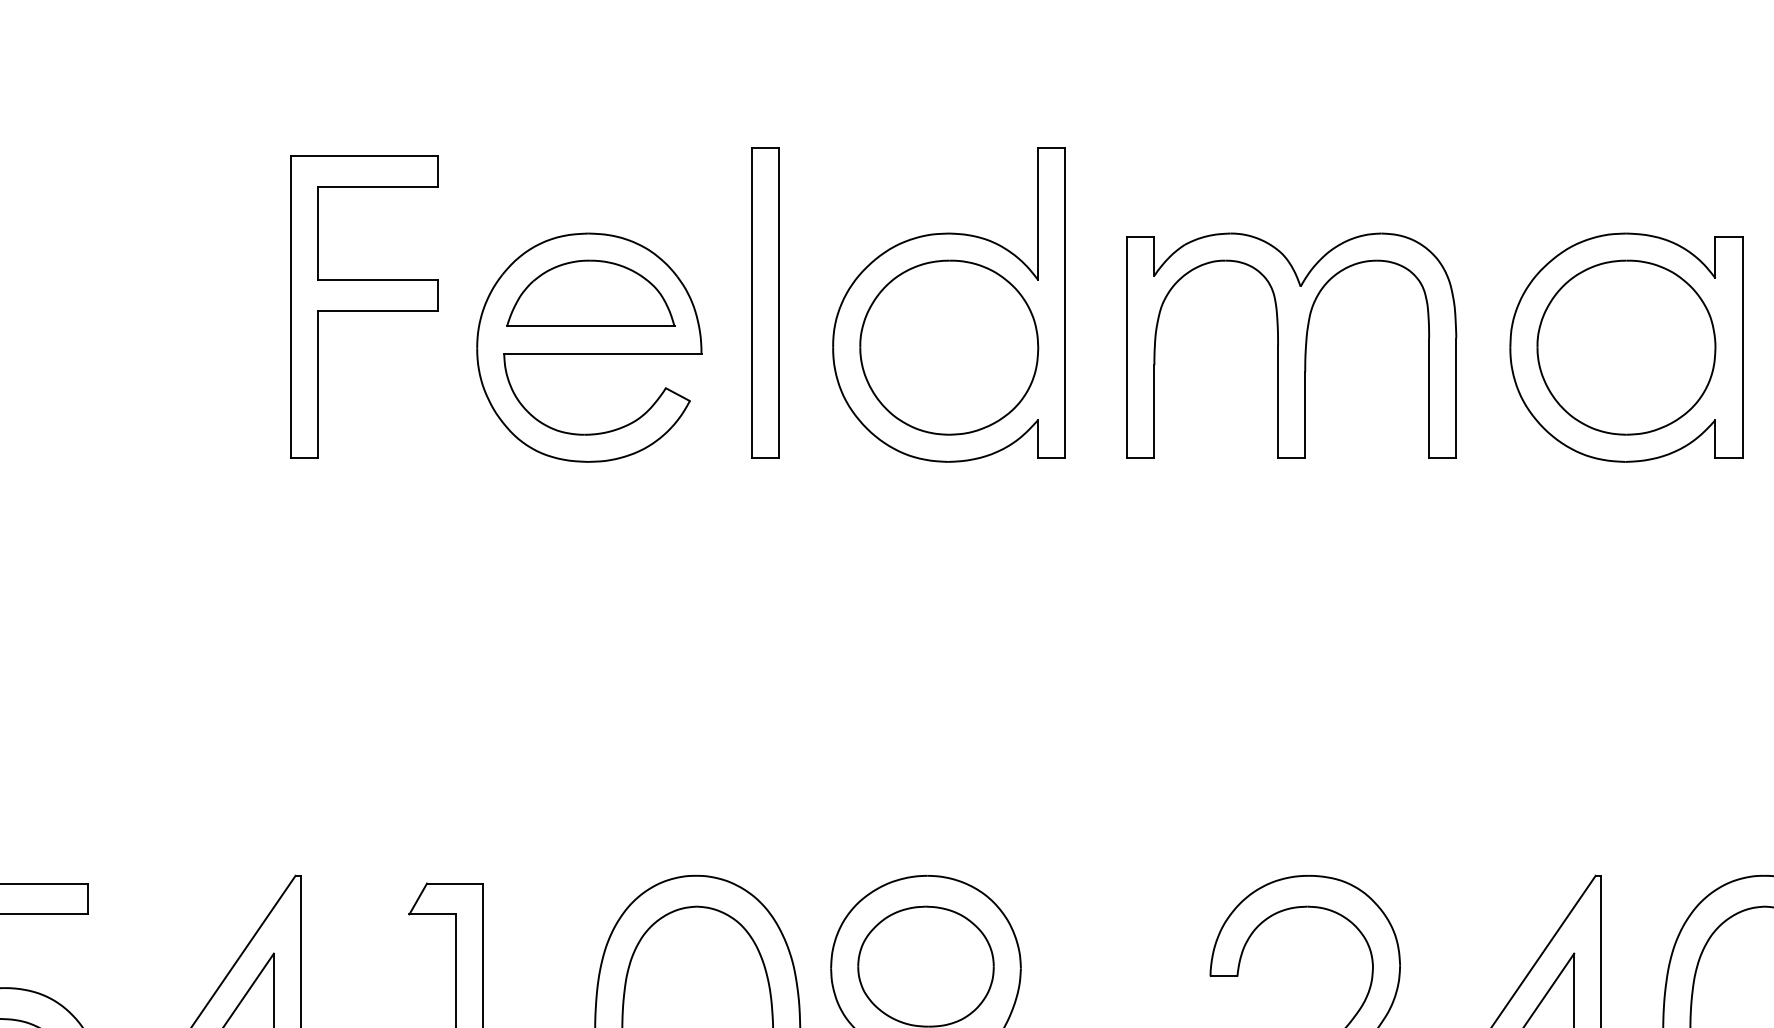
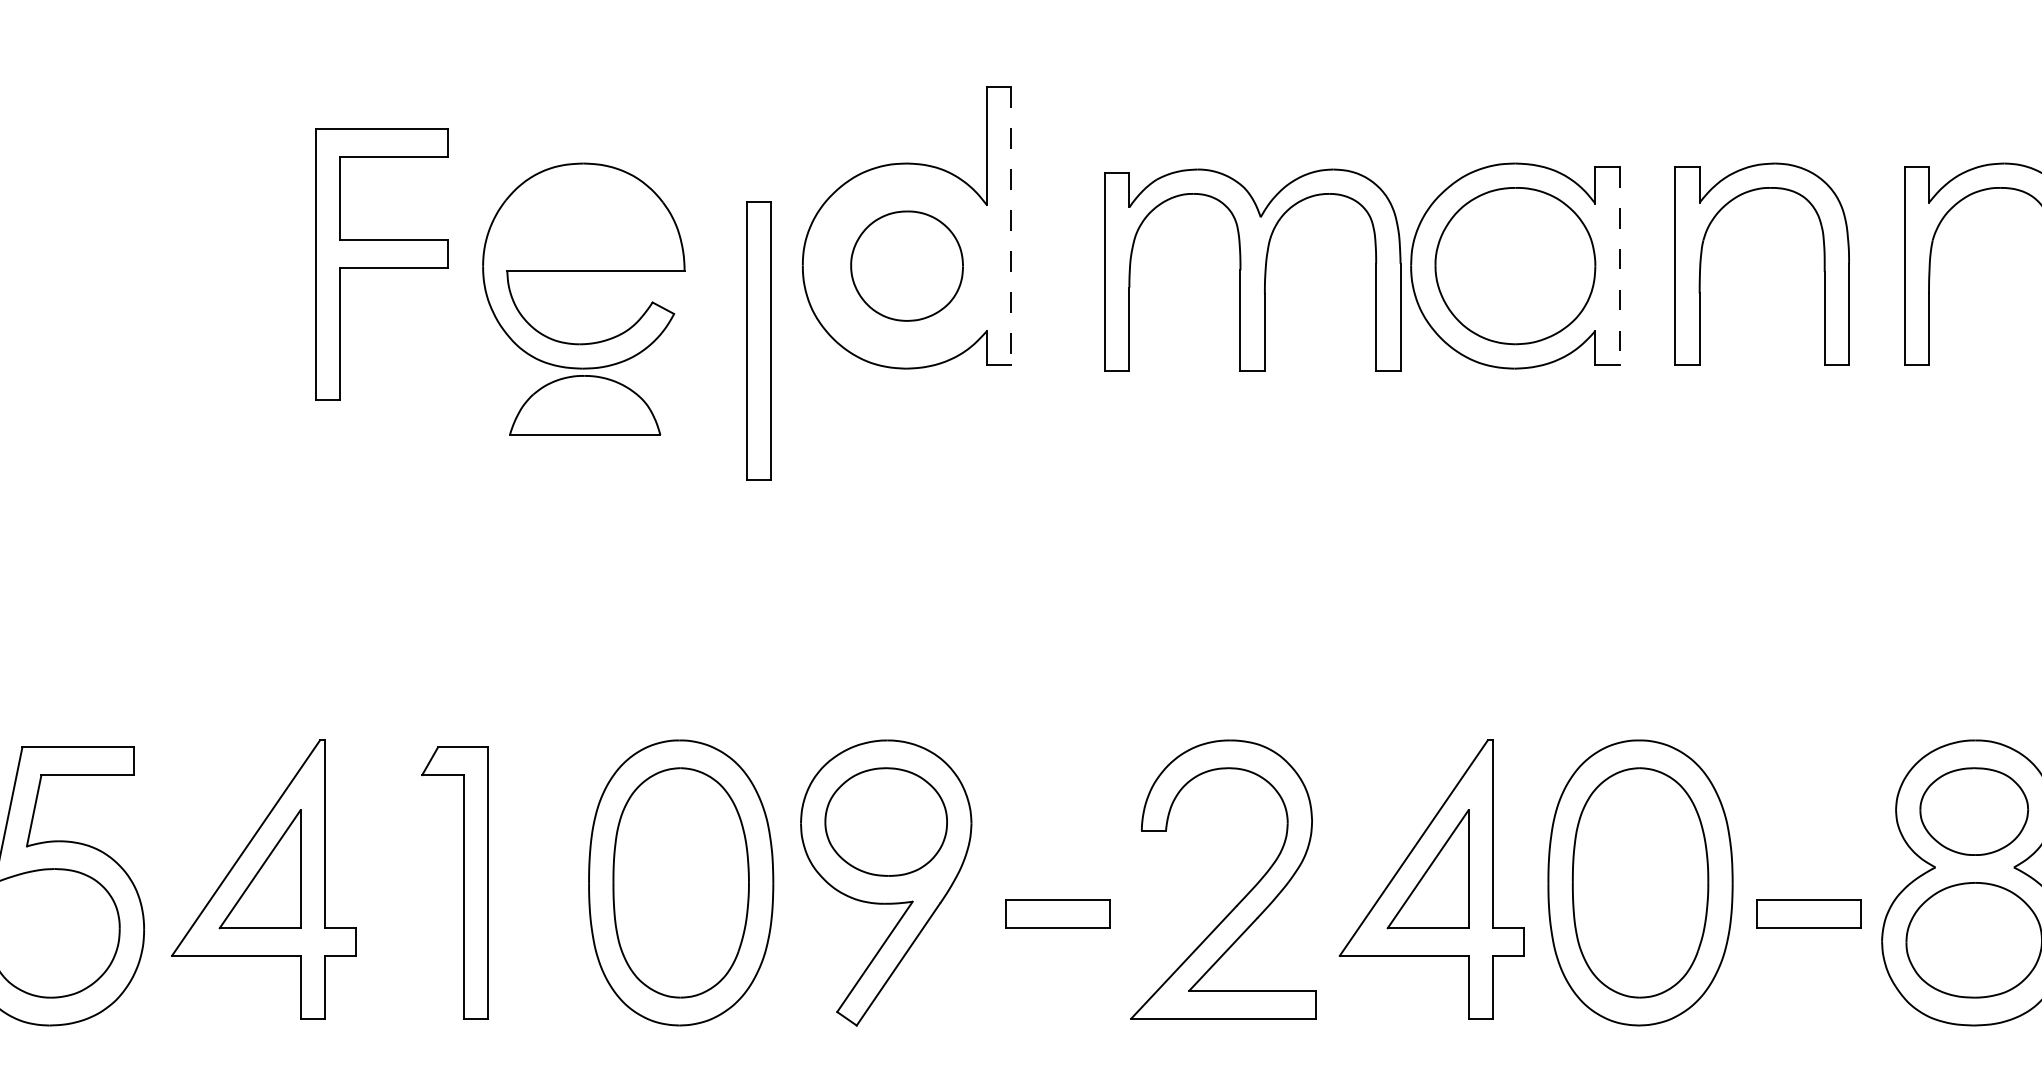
part: (591, 293) -> (585, 405), moved
part: (764, 302) -> (758, 340), moved
line: (1065, 303) -> (1011, 226), solid -> dashed
part: (364, 306) -> (381, 264), moved
part: (1291, 344) -> (1252, 269), moved
part: (948, 348) -> (906, 266), size x0.7
line: (1742, 348) -> (1619, 266), solid -> dashed

